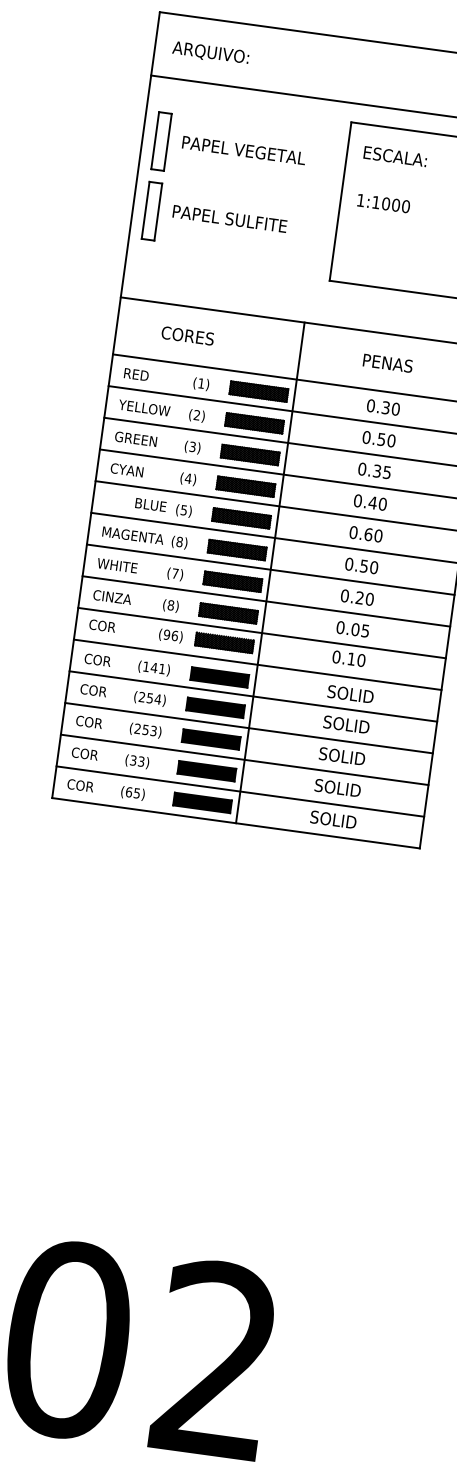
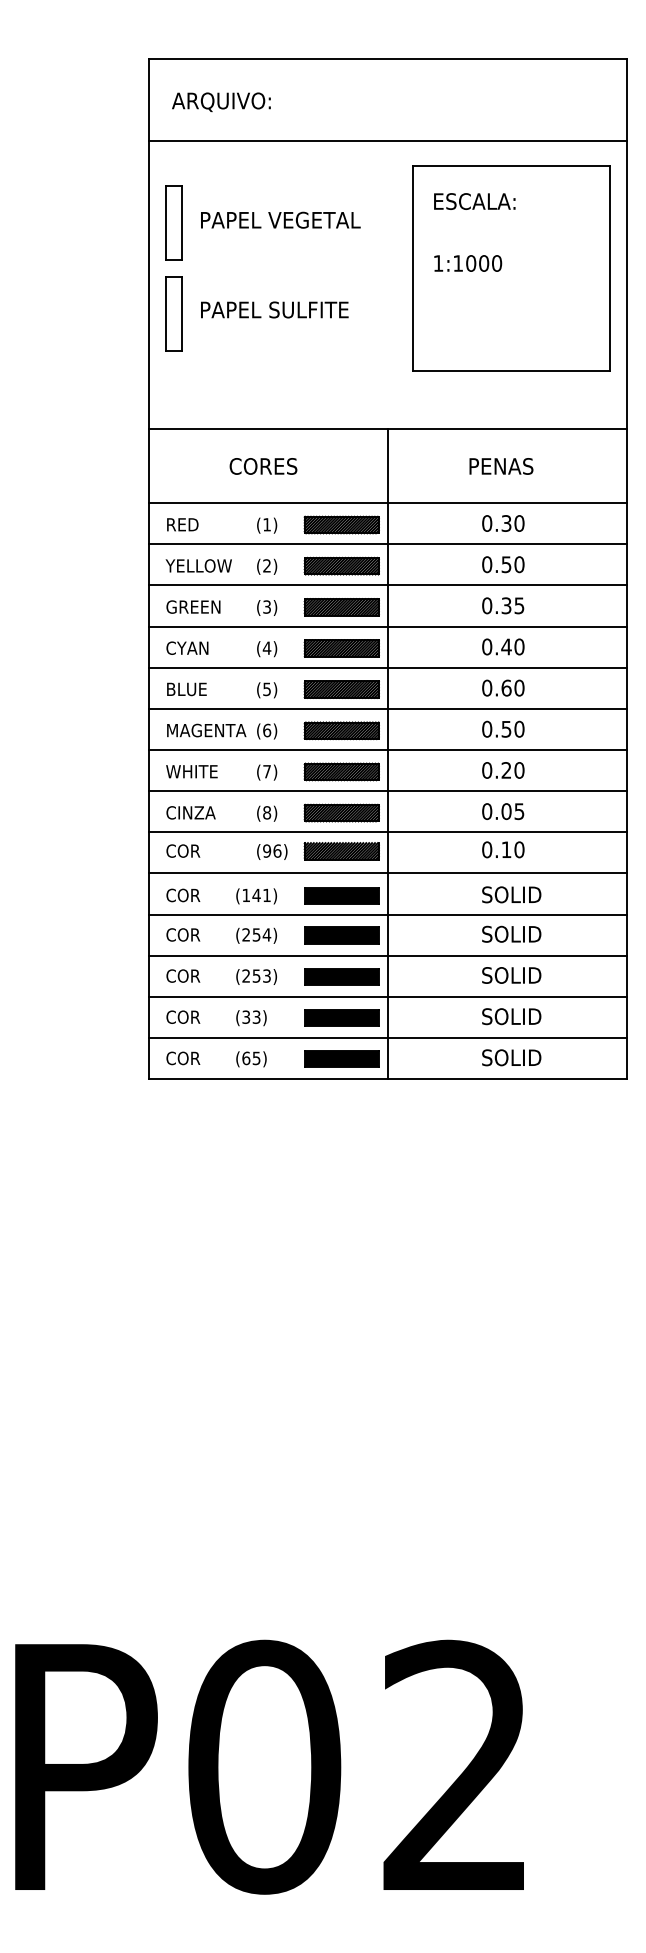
text: (187, 336) -> (263, 466), moved
text: (150, 505) -> (186, 689), moved
text: (180, 542) -> (267, 730), (8) -> (6)

